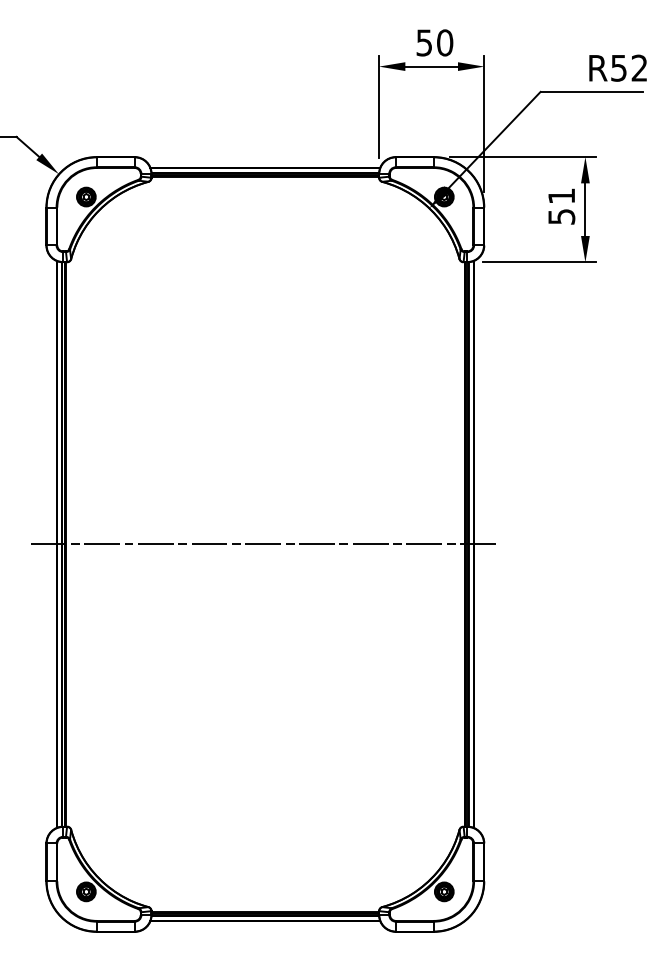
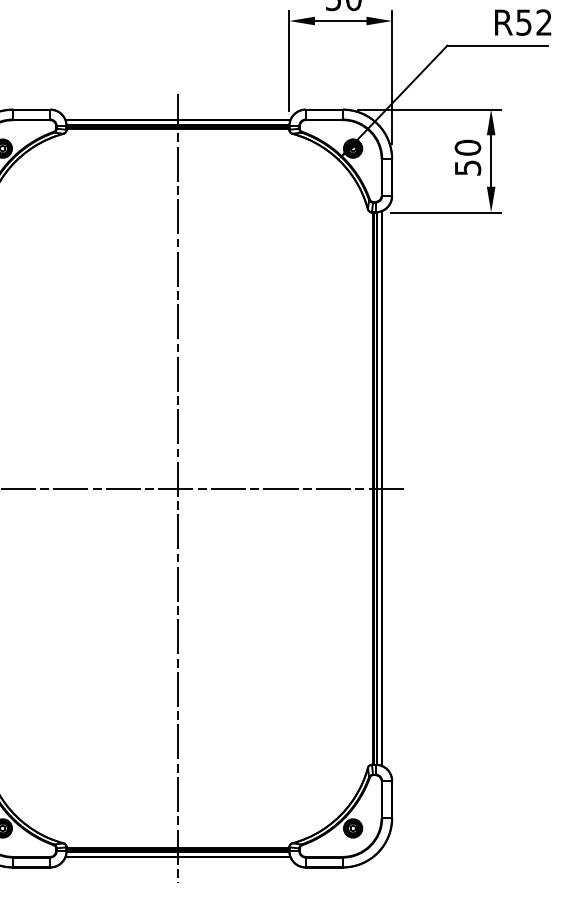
text: (561, 196) -> (467, 148), 51 -> 50
line: (265, 544) -> (178, 488), added

